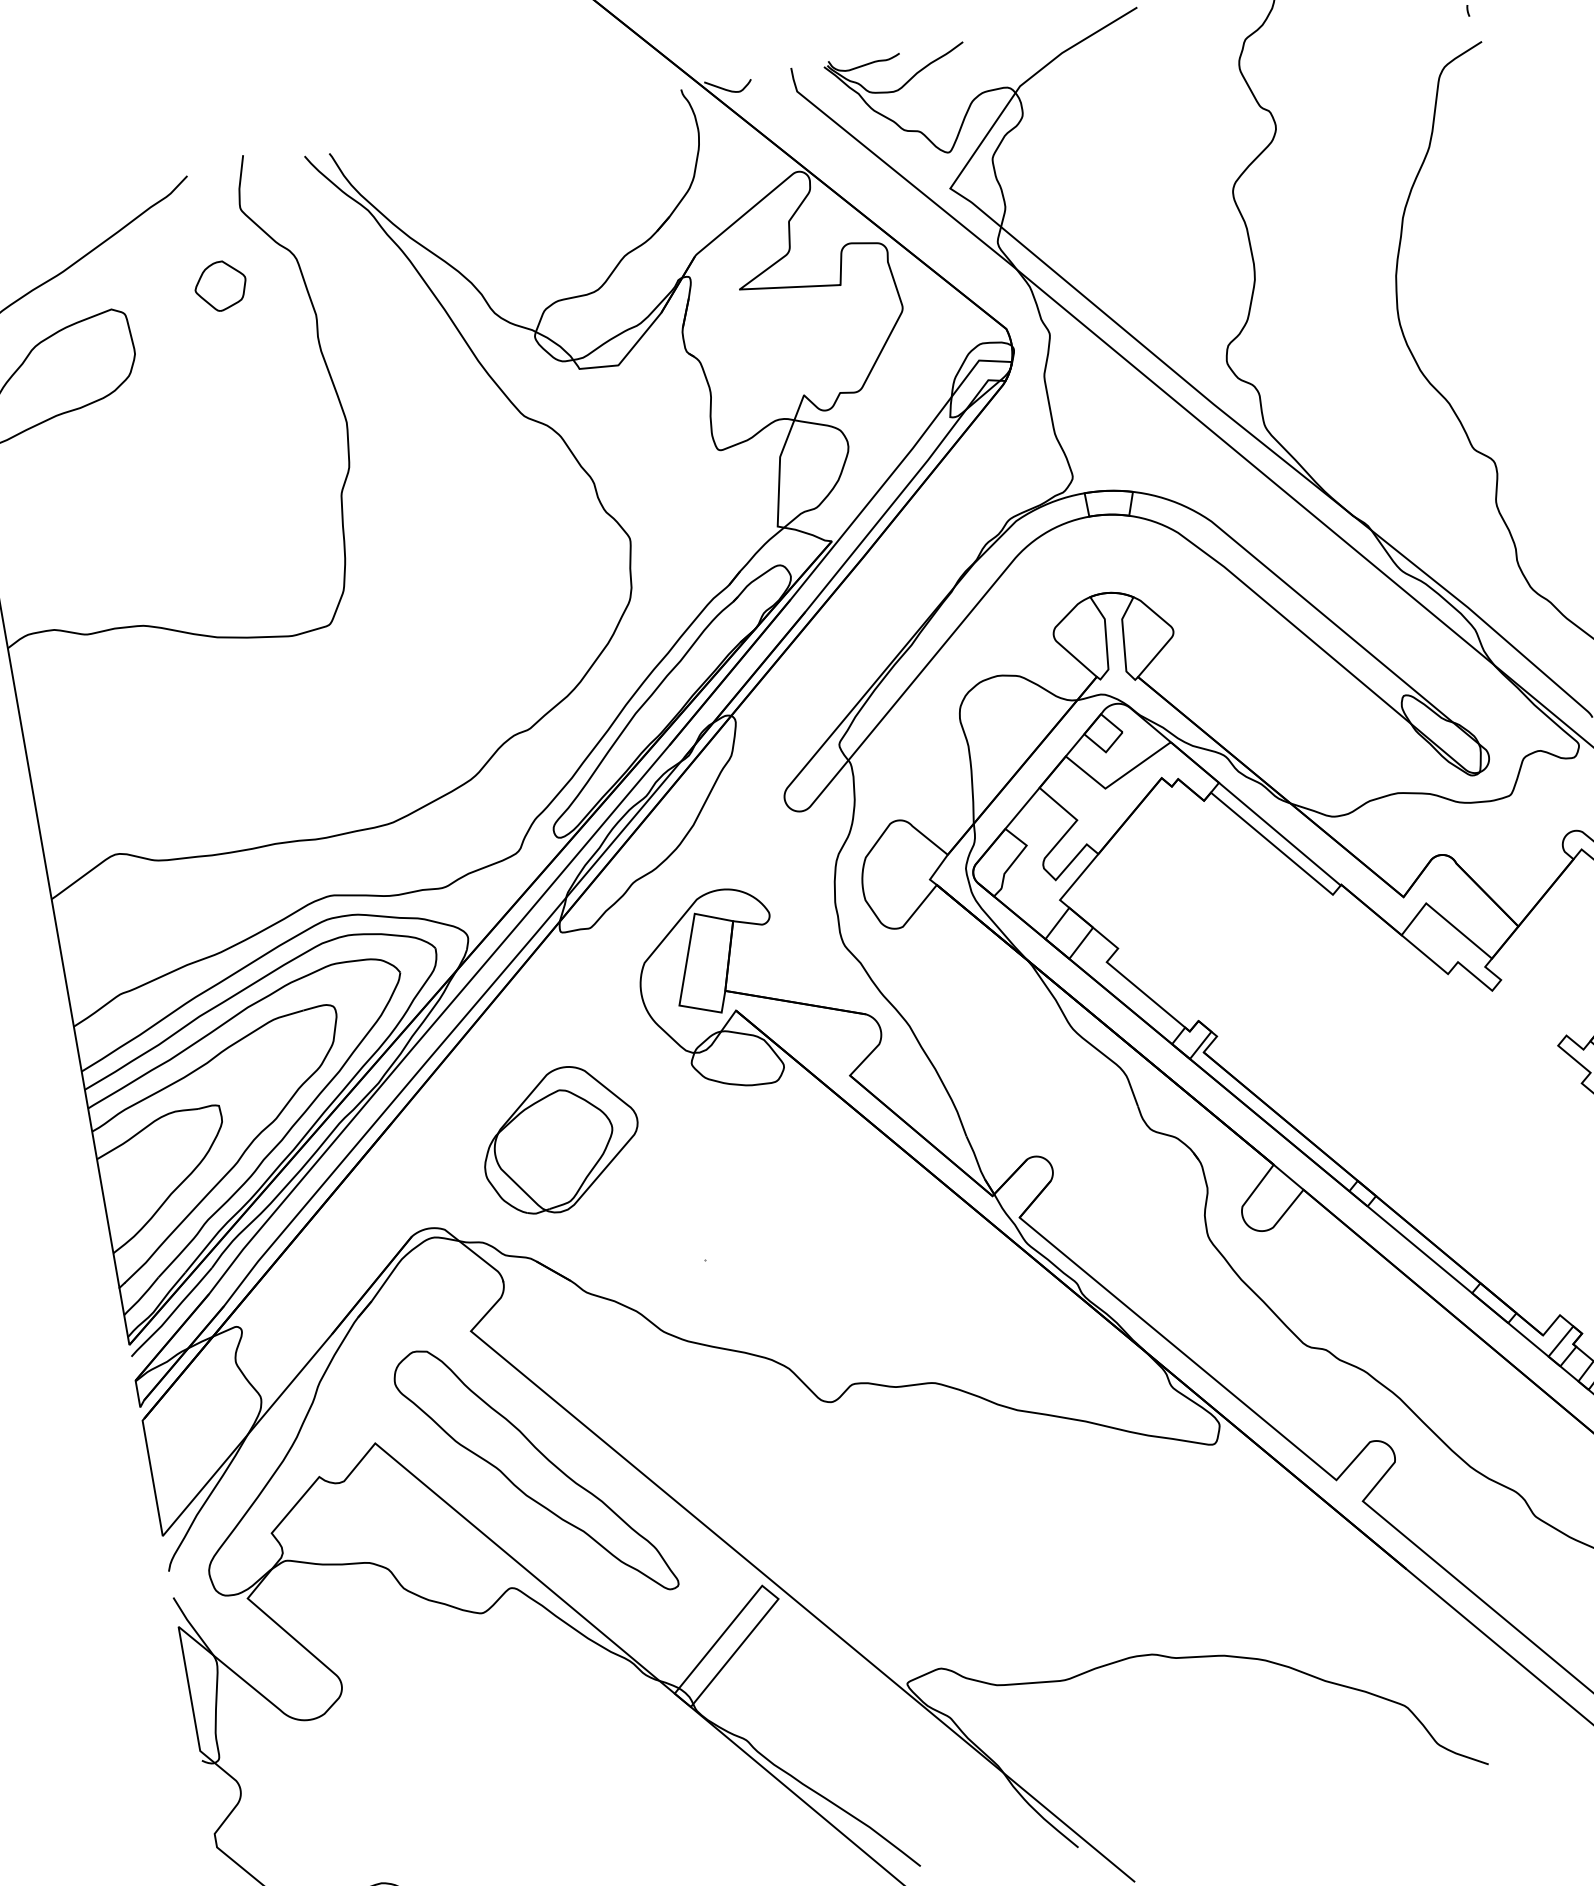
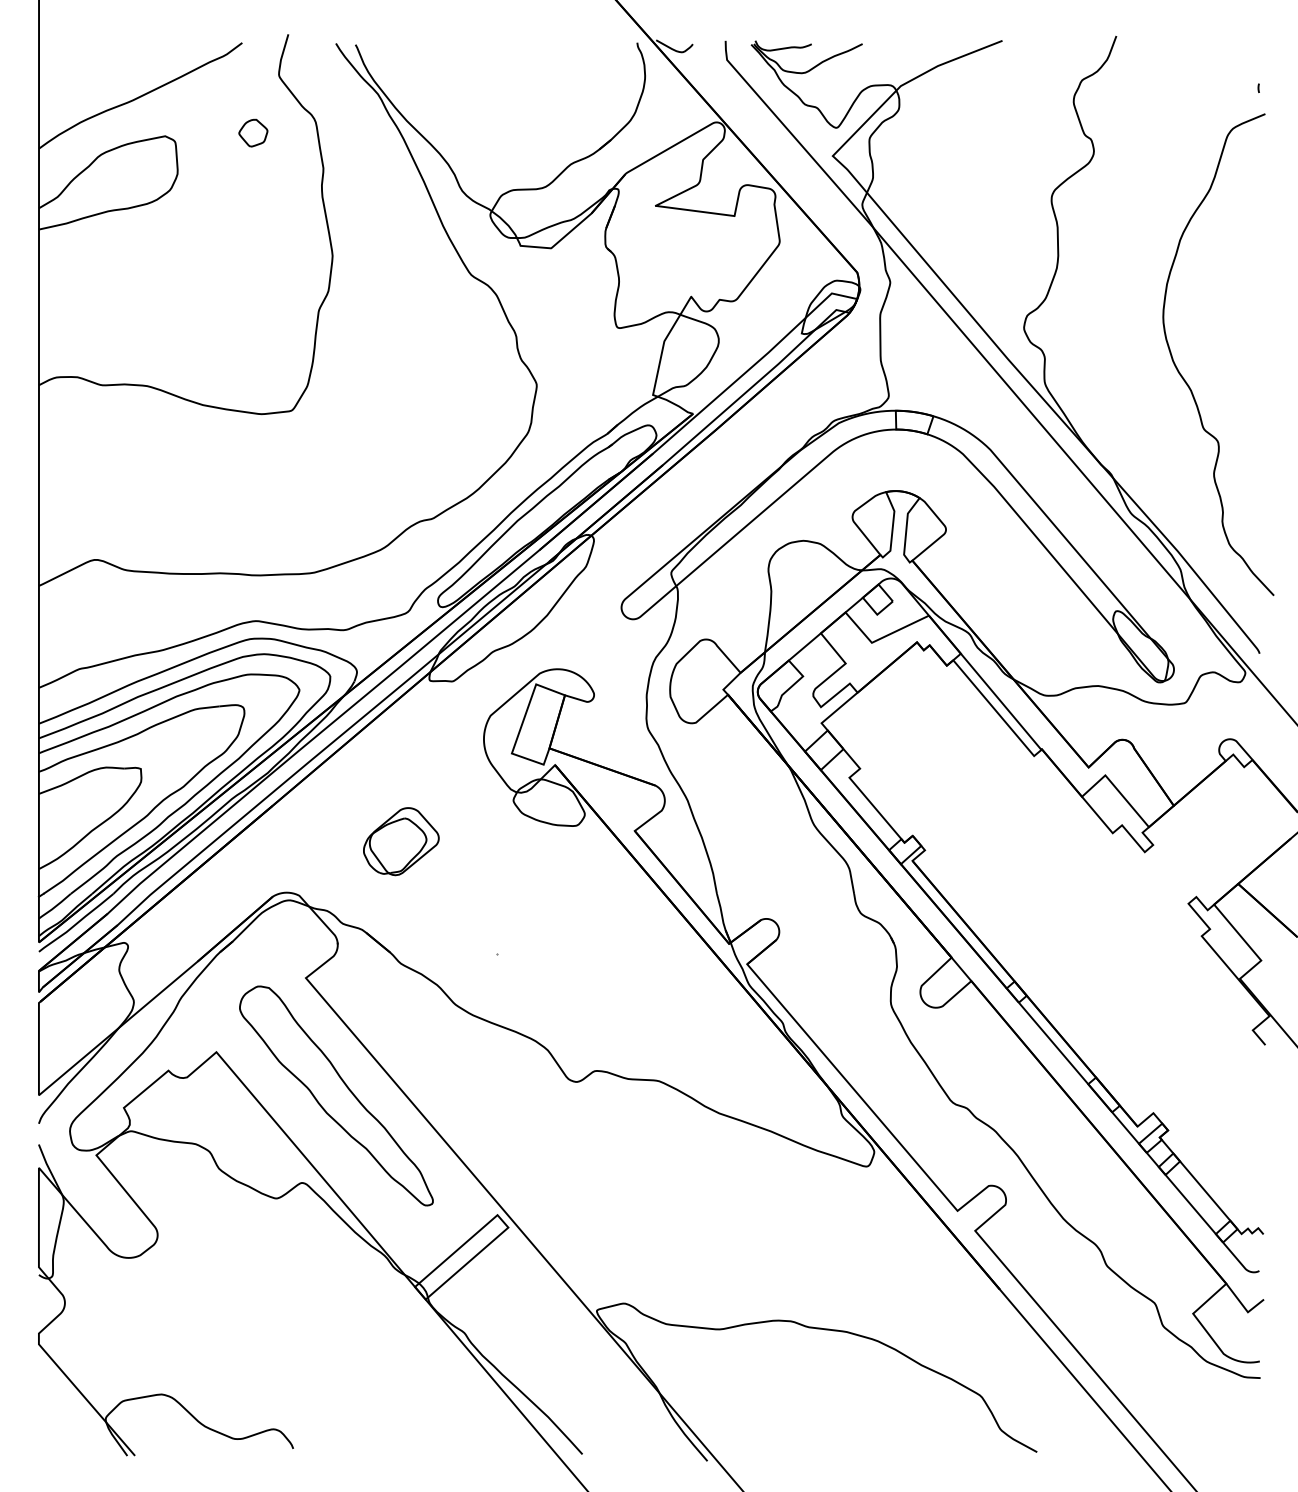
part: (221, 286) -> (253, 133), size x0.7
part: (560, 1139) -> (401, 841), size x0.6

